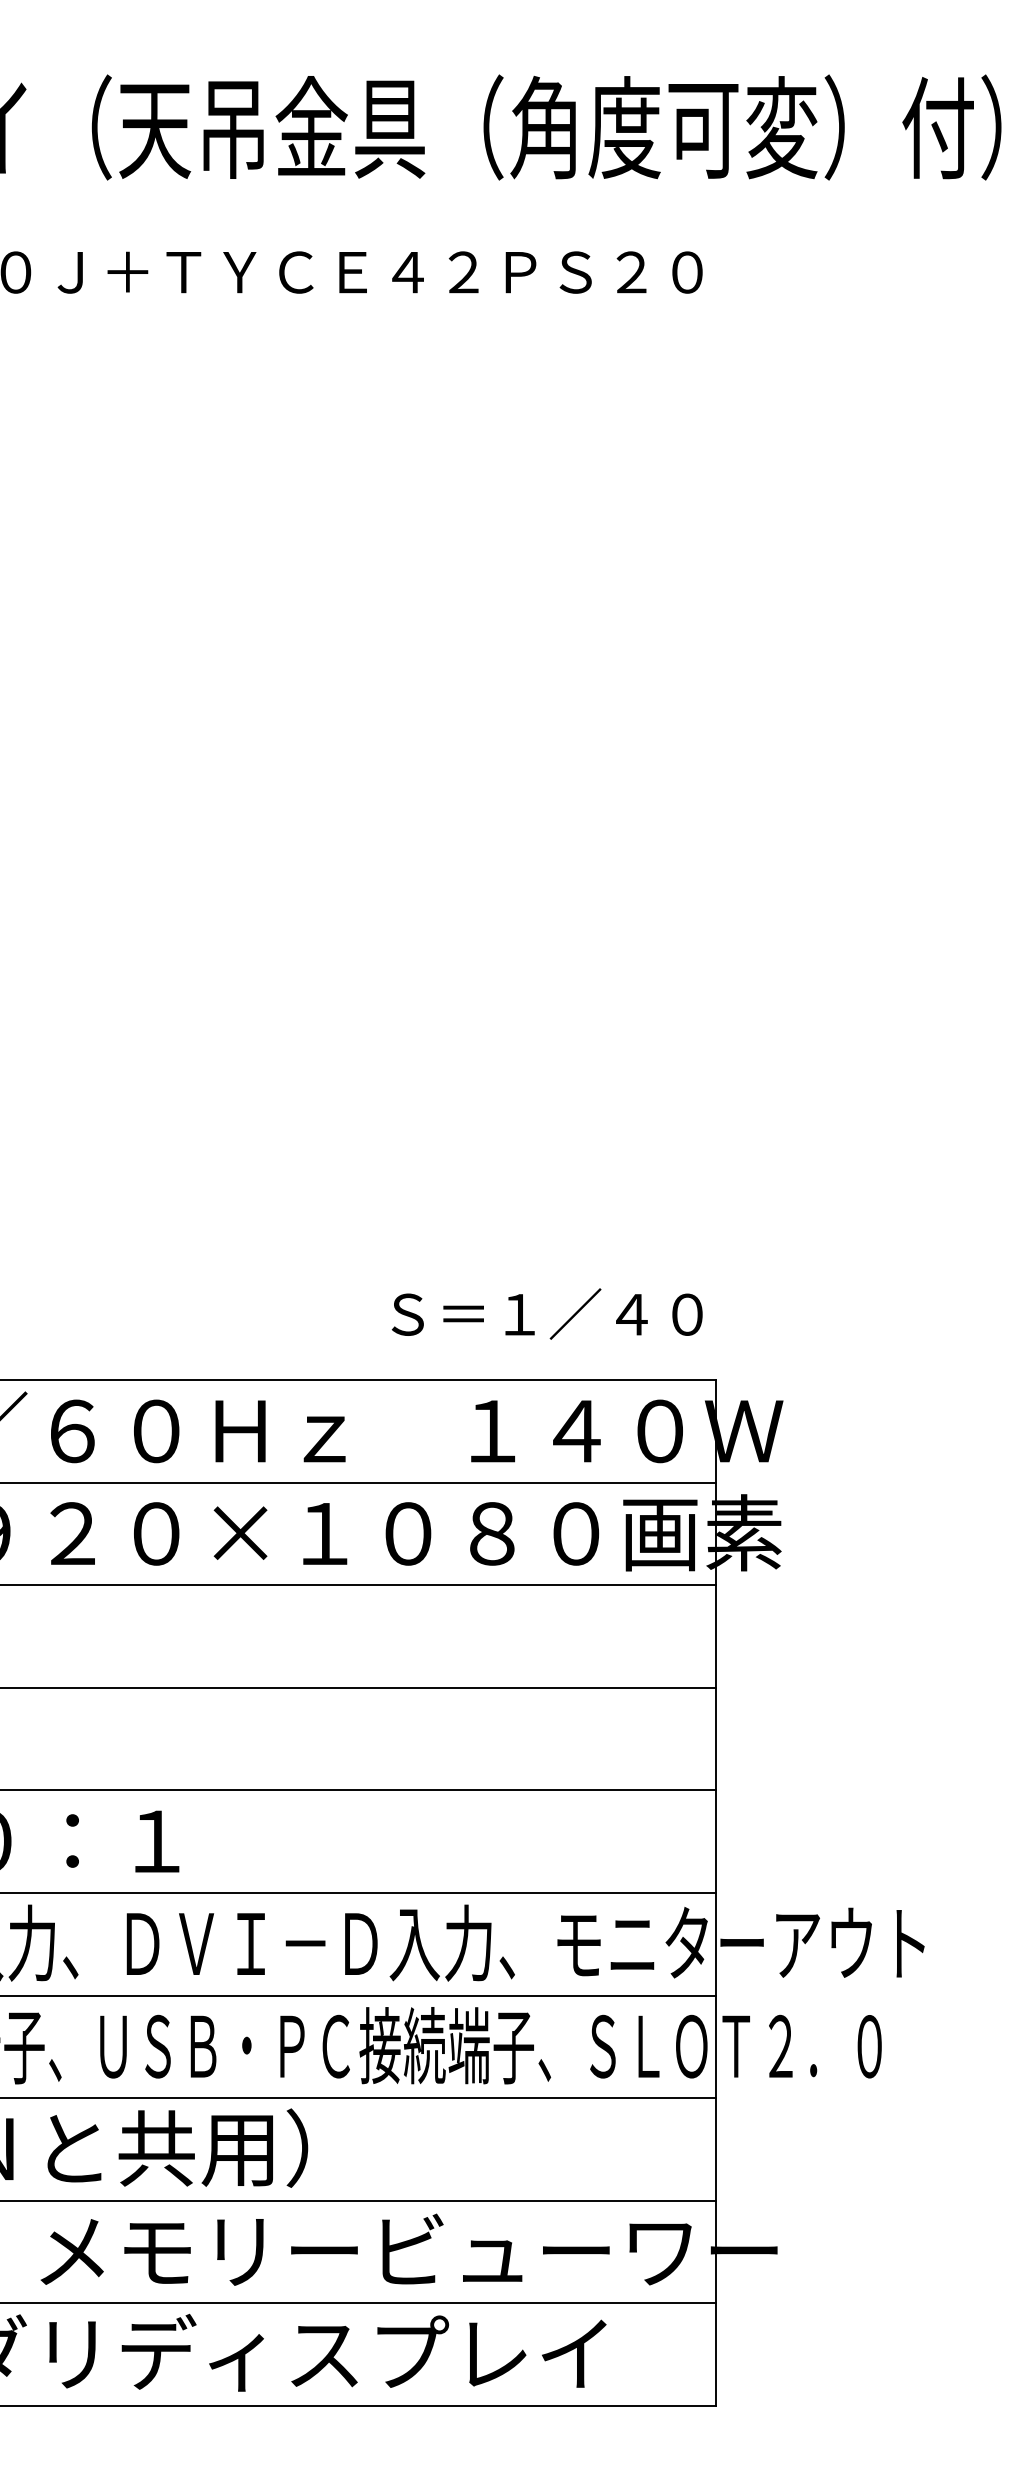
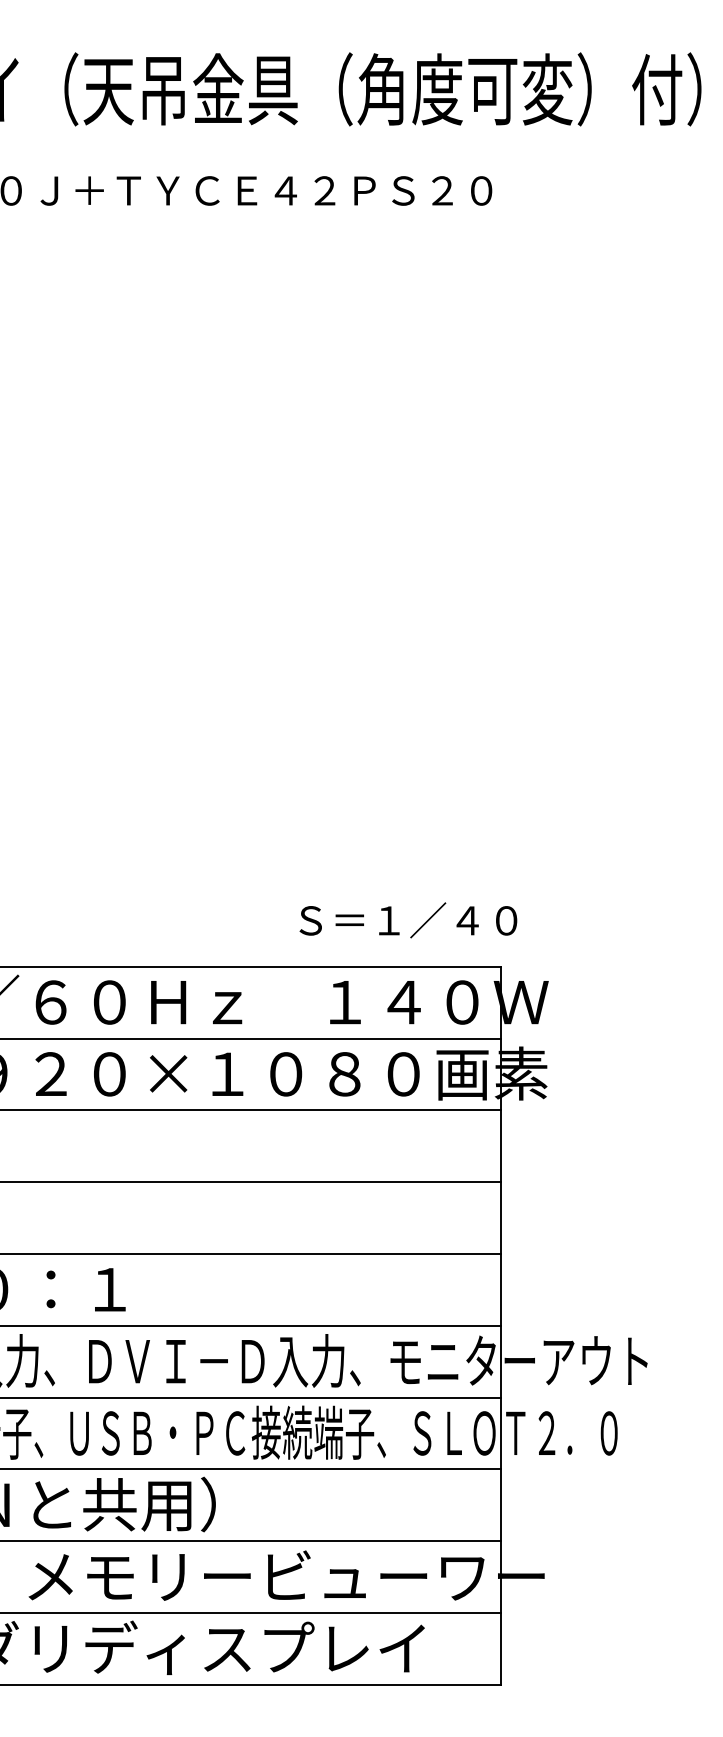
text: (547, 1314) -> (408, 920), moved

